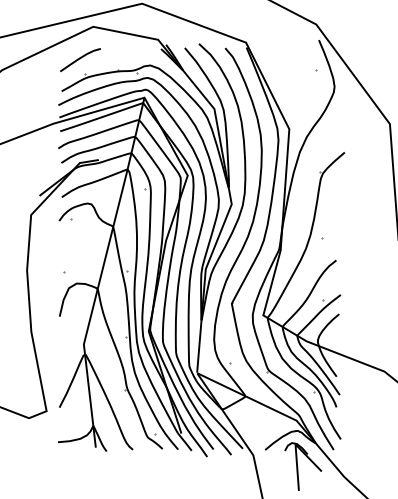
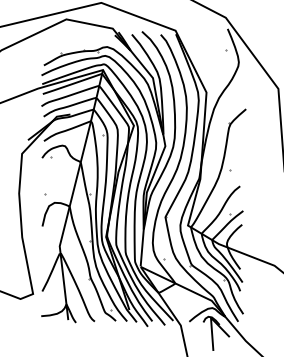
curve: (80, 59) -> (57, 42), removed

